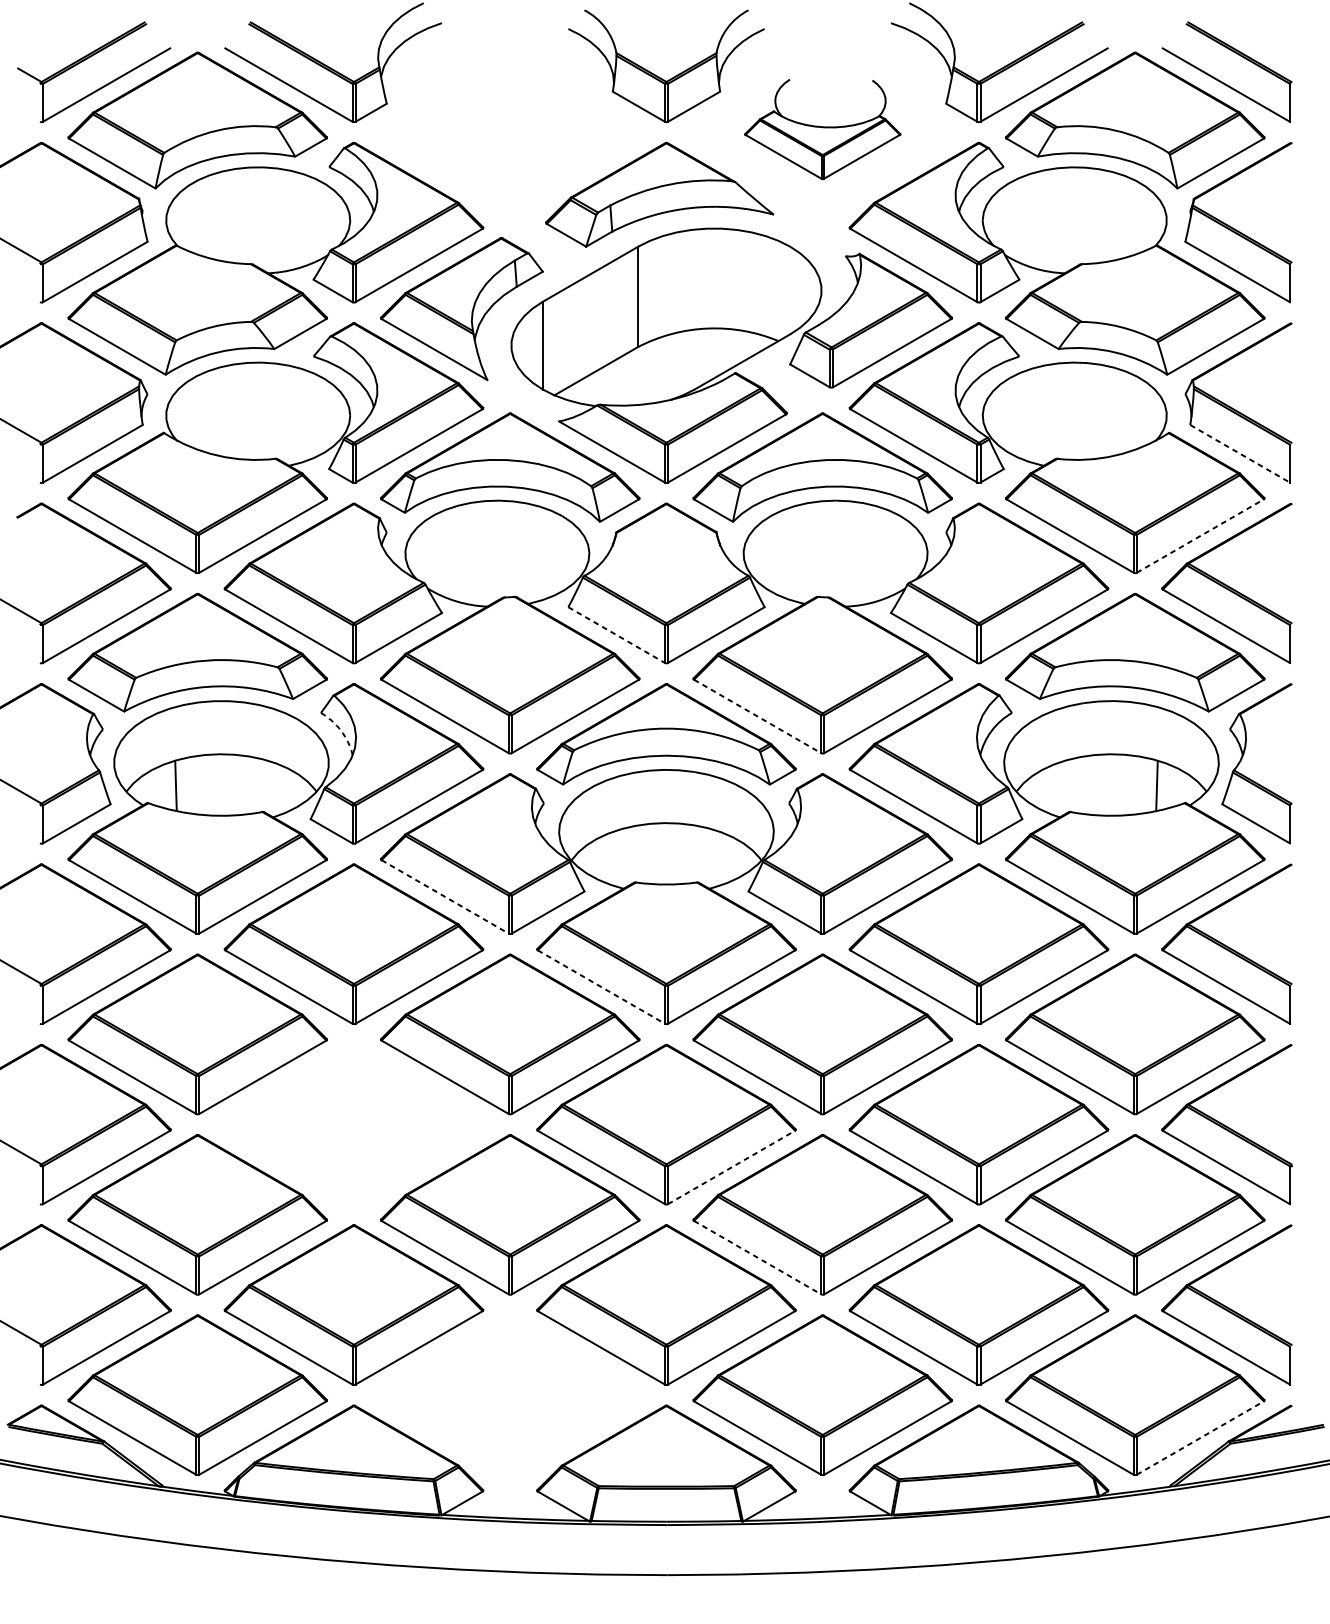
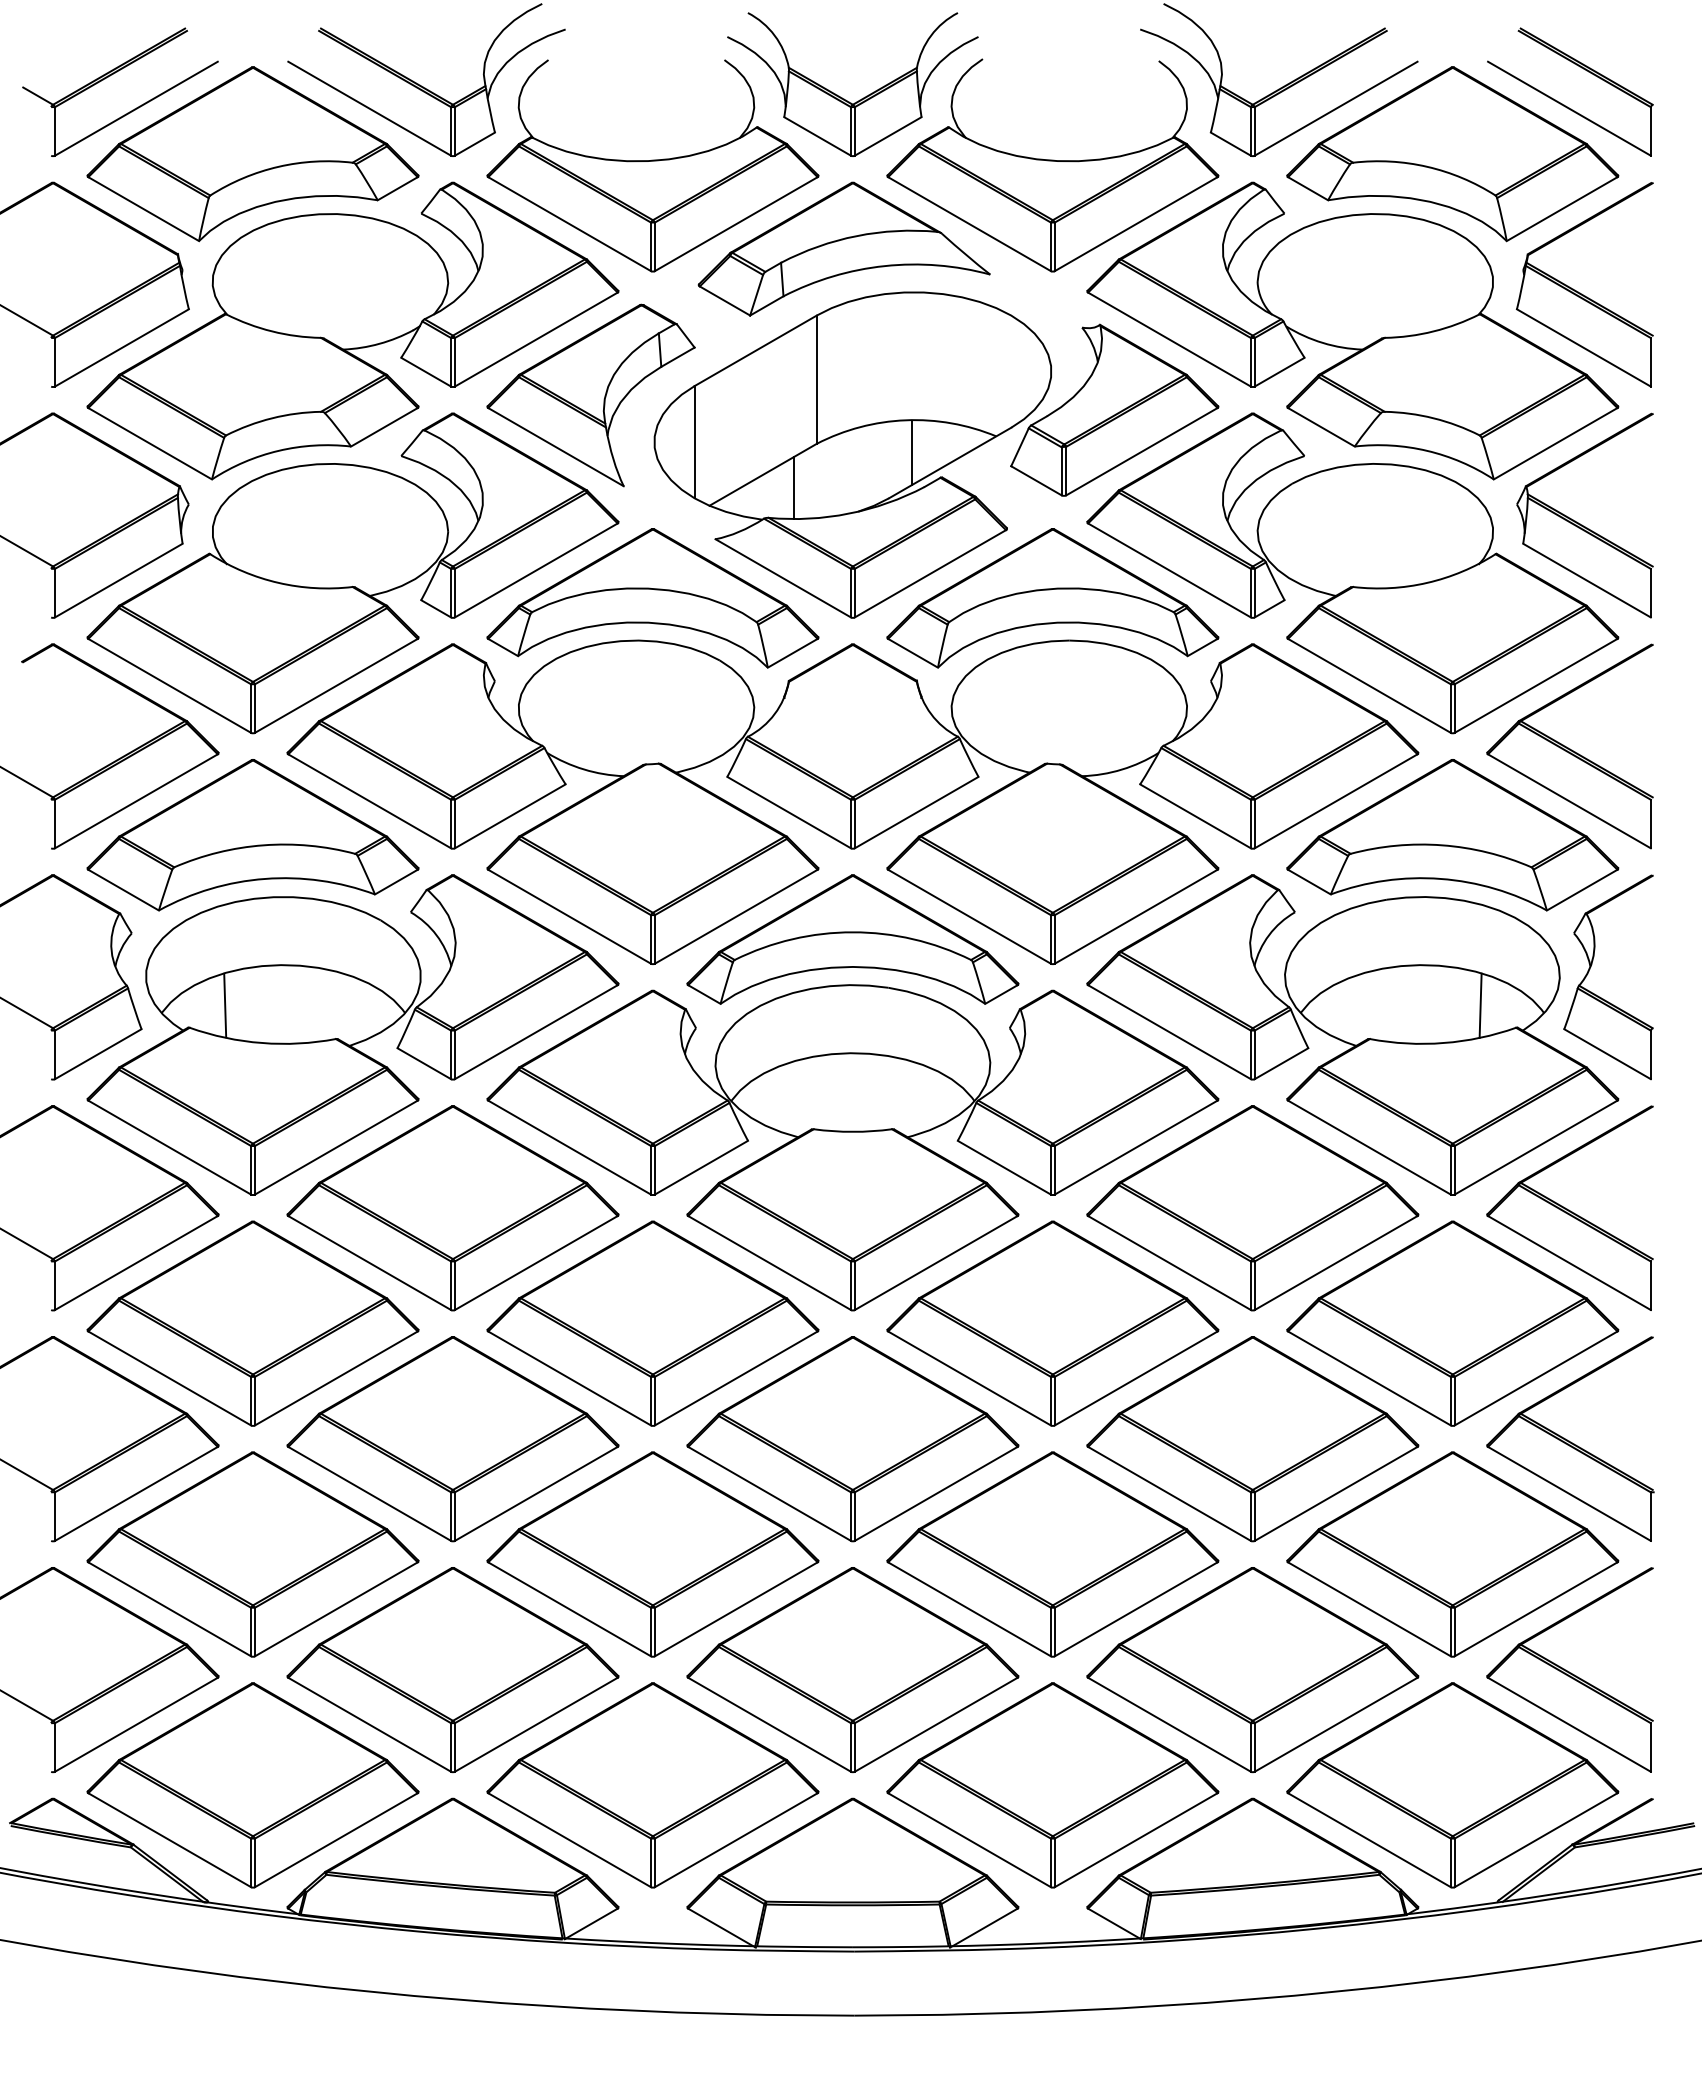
part: (509, 129) -> (652, 165), added
part: (822, 129) -> (1052, 165), size x1.67
line: (712, 353) -> (911, 452), added
line: (620, 381) -> (794, 487), added
line: (1240, 453) -> (1587, 580), dashed -> solid
line: (1200, 535) -> (1536, 685), dashed -> solid
line: (616, 635) -> (789, 812), dashed -> solid
line: (757, 716) -> (969, 916), dashed -> solid
arc: (341, 731) -> (436, 935), dashed -> solid
line: (445, 896) -> (569, 1147), dashed -> solid
line: (601, 987) -> (769, 1263), dashed -> solid
part: (353, 1124) -> (452, 1439), added
line: (731, 1167) -> (936, 1493), dashed -> solid
line: (757, 1257) -> (969, 1609), dashed -> solid
part: (509, 1395) -> (652, 1785), added
line: (1200, 1438) -> (1536, 1840), dashed -> solid

